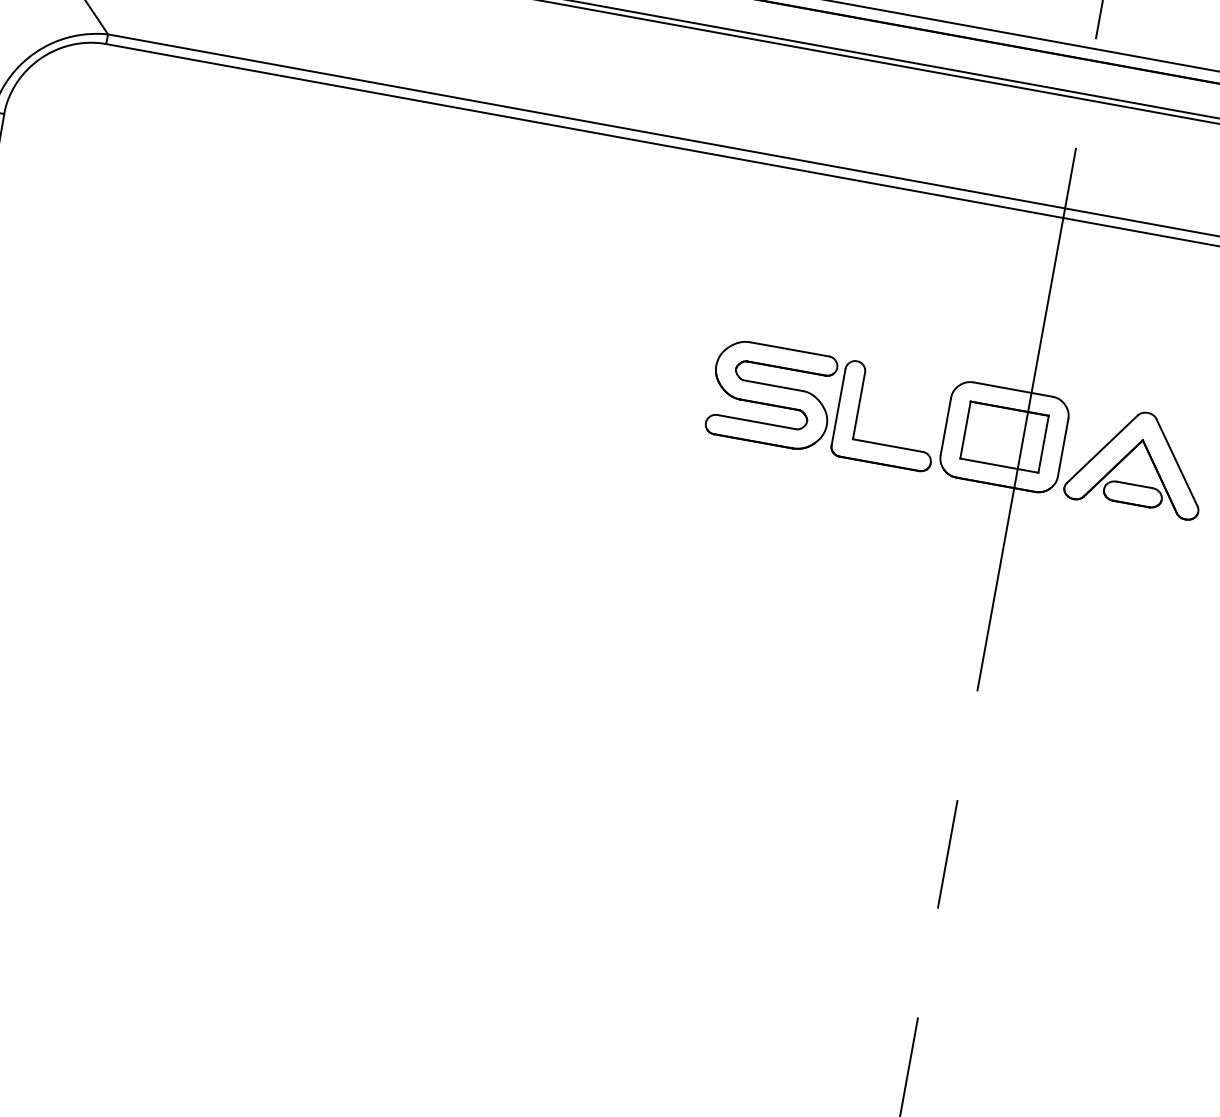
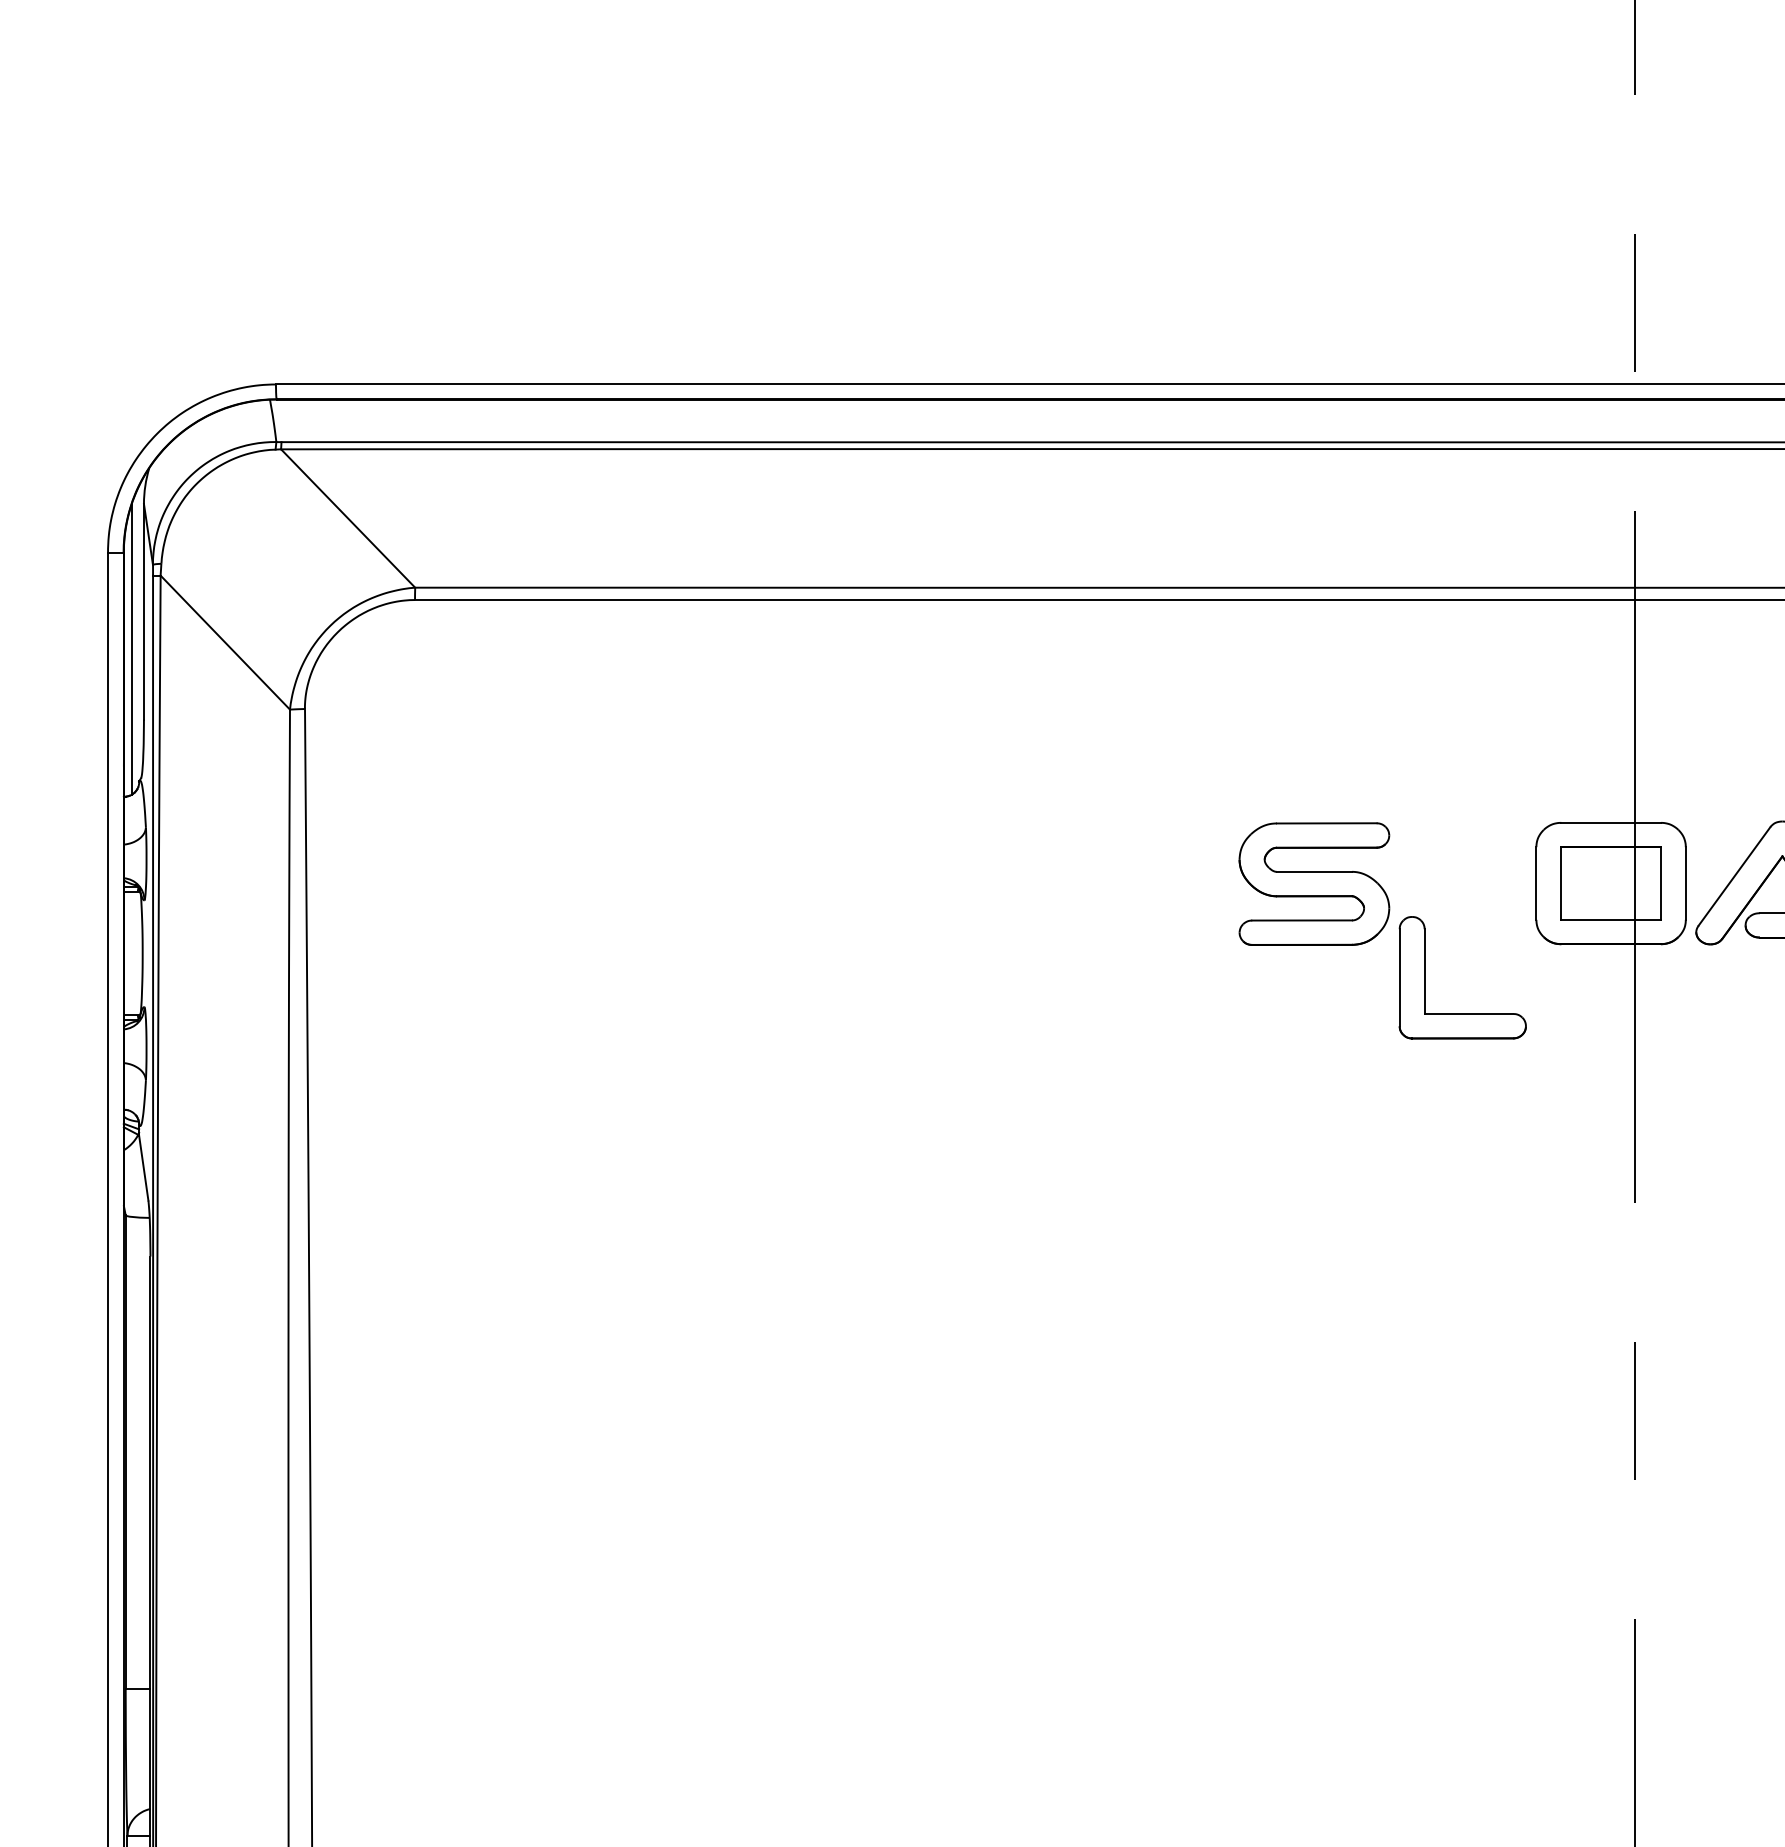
part: (882, 444) -> (1462, 1013), moved

